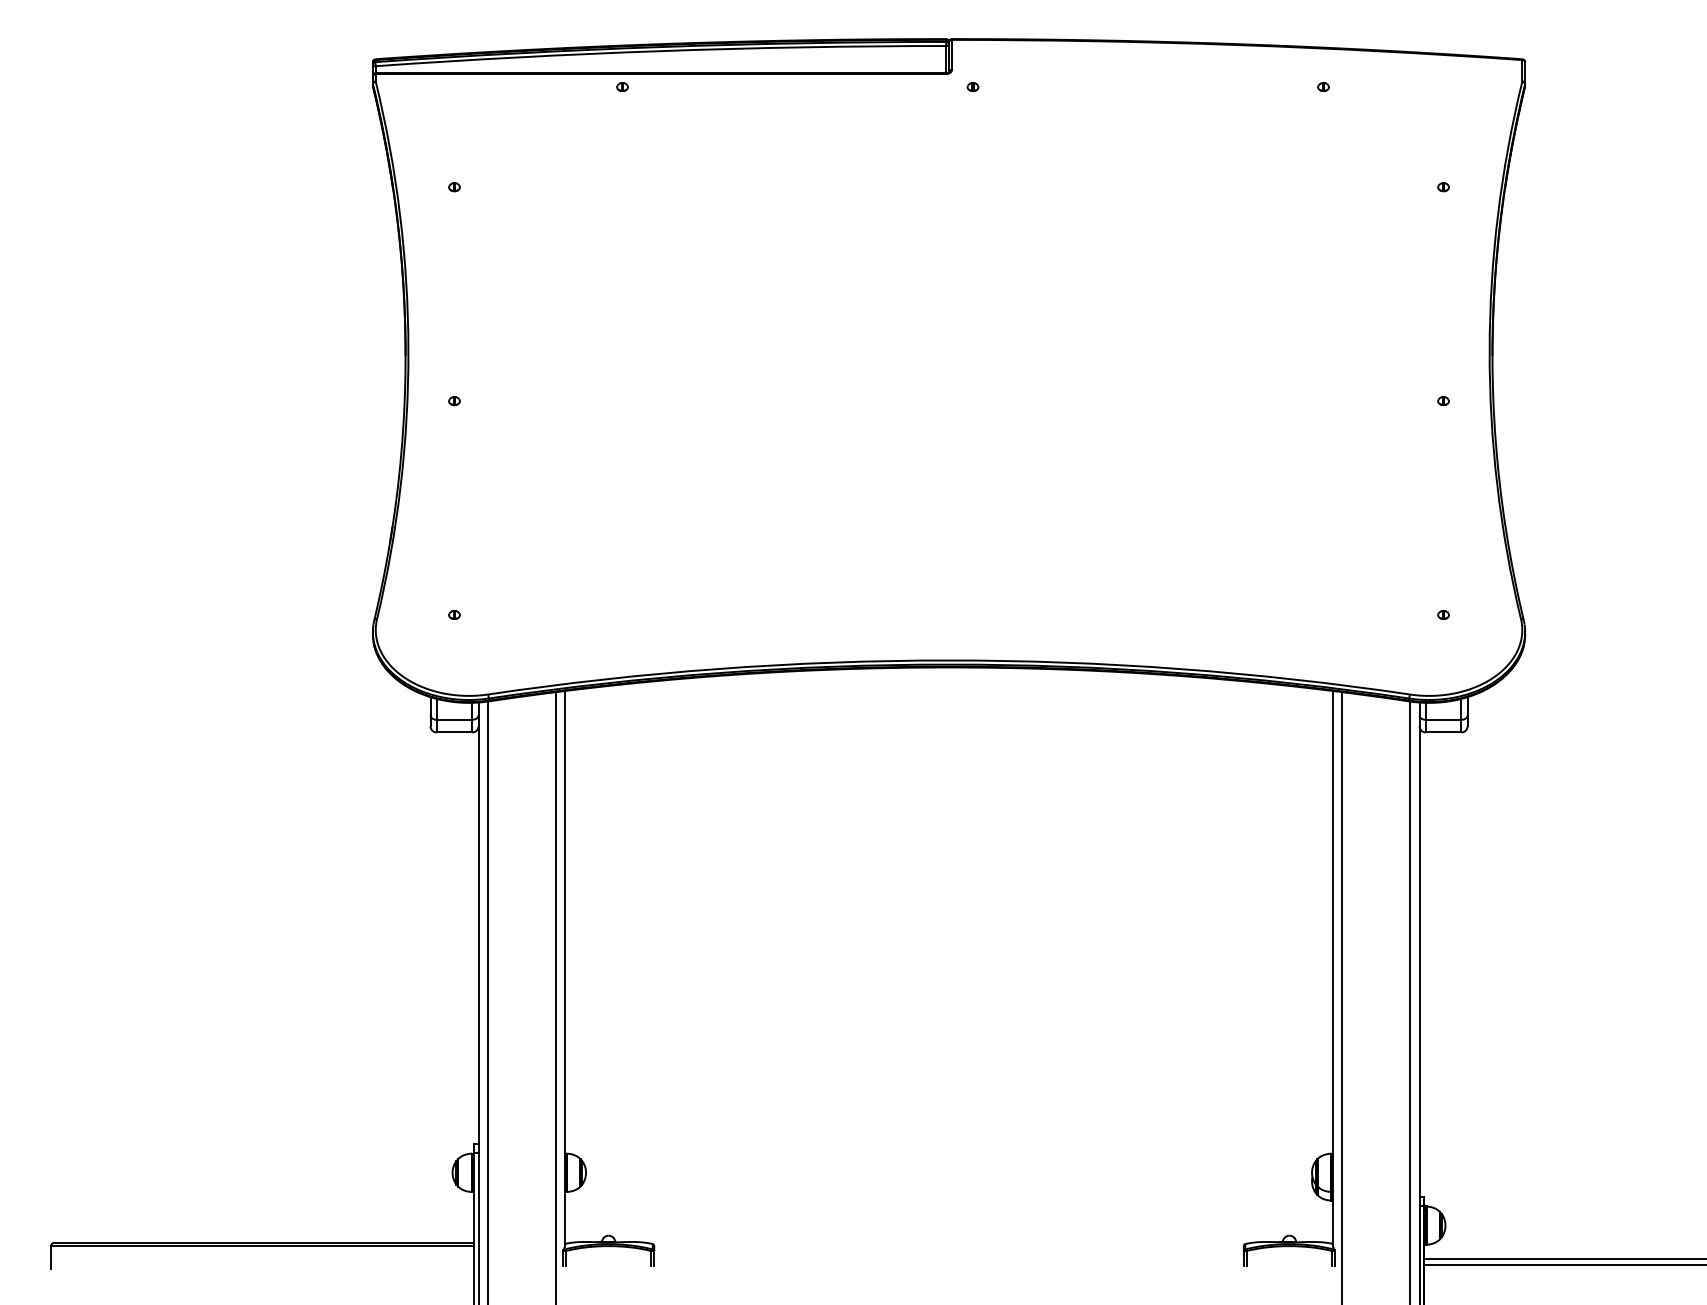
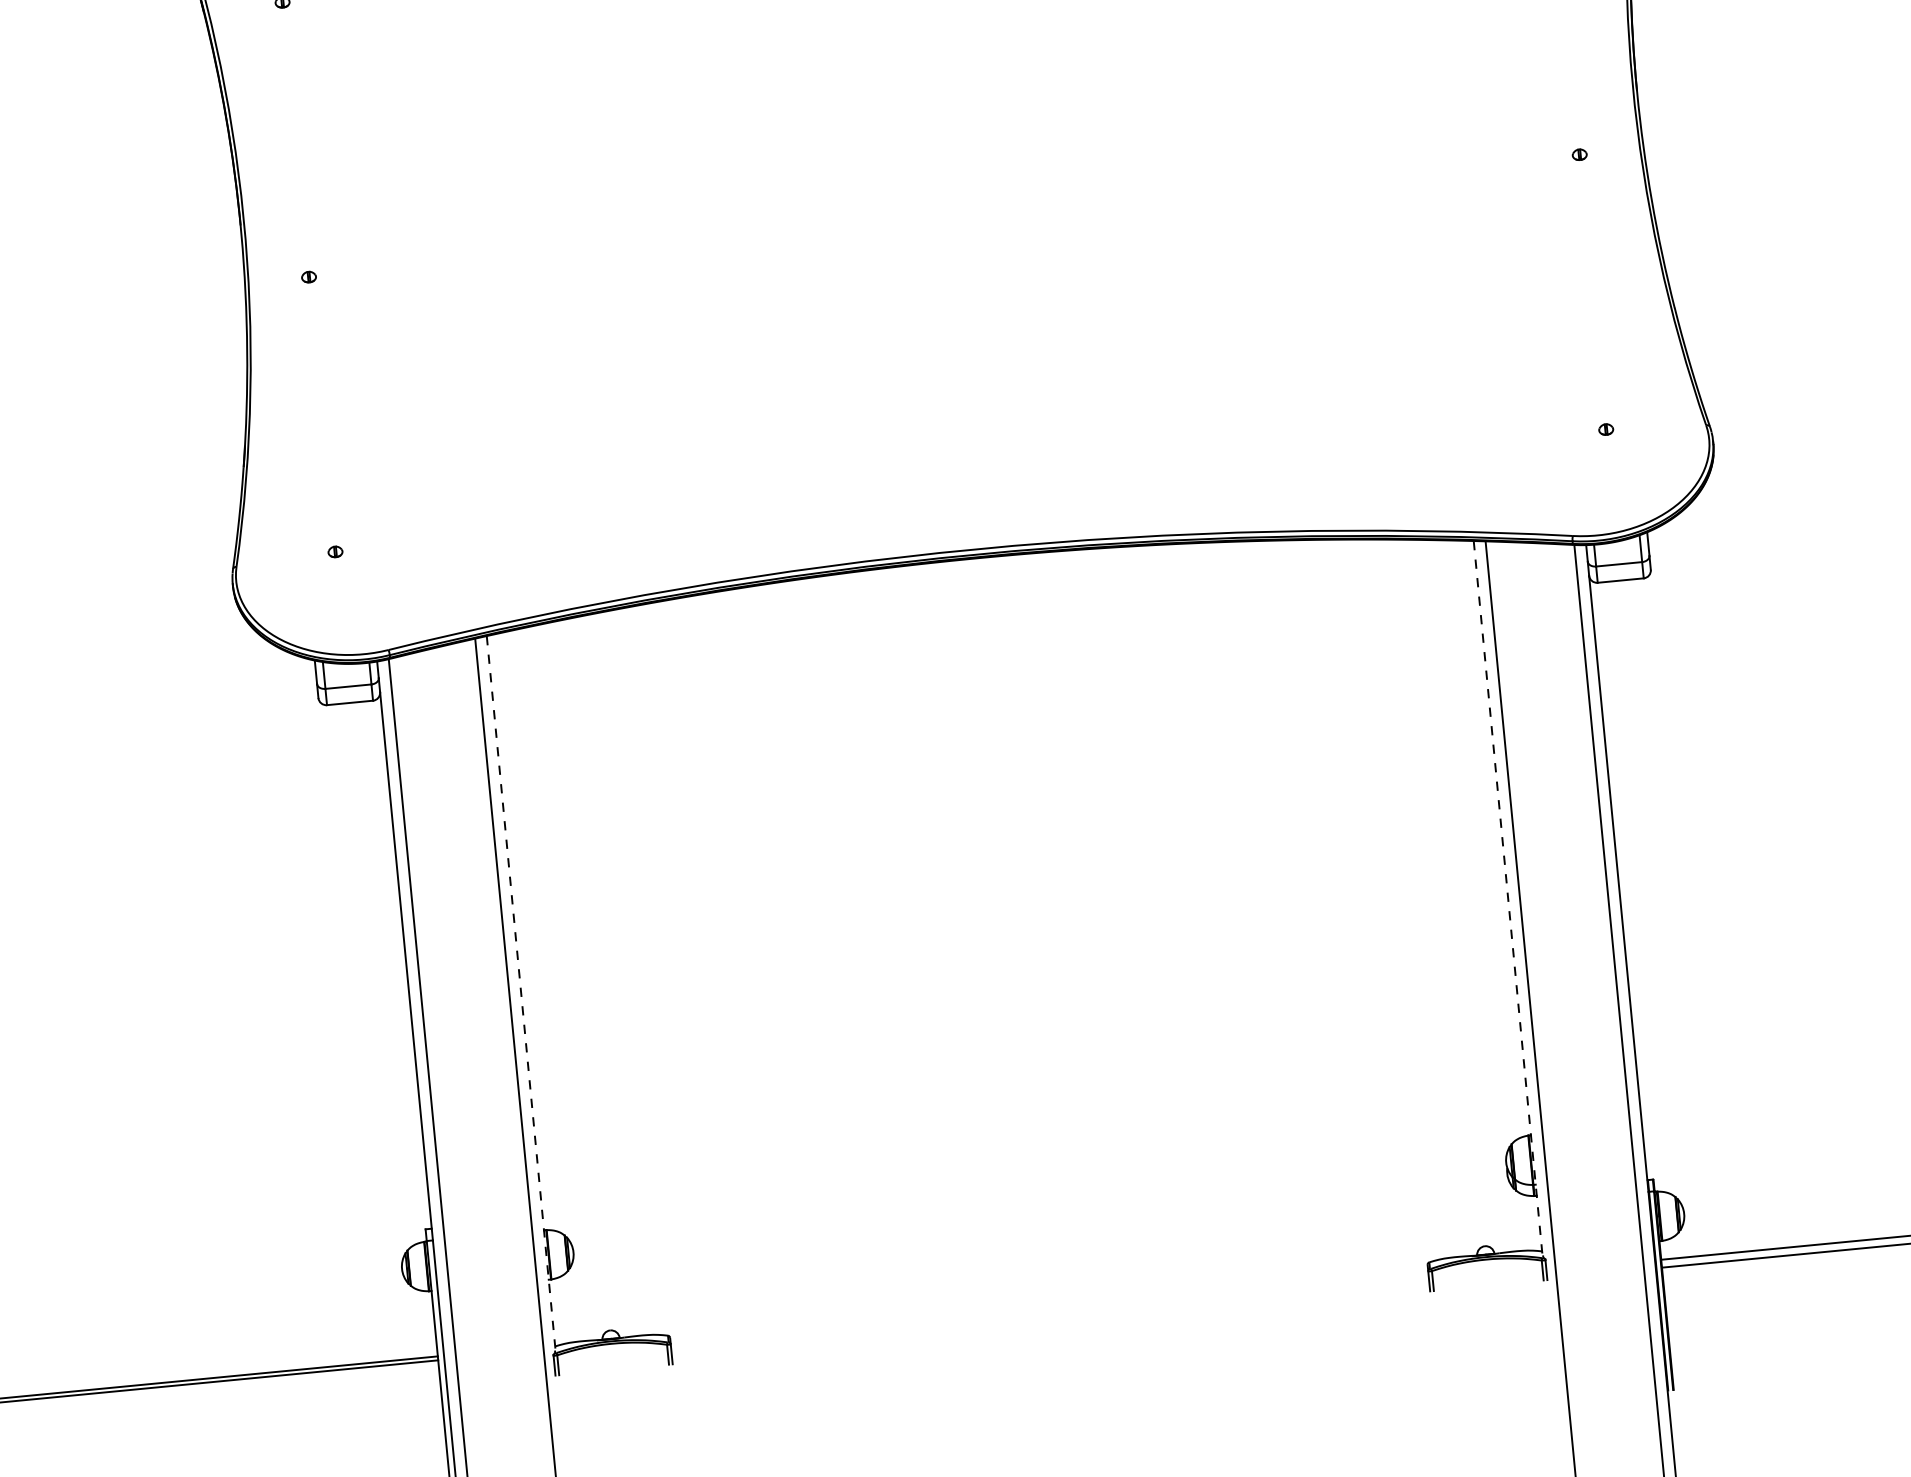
line: (564, 969) -> (520, 993), solid -> dashed
line: (1333, 969) -> (1508, 898), solid -> dashed

